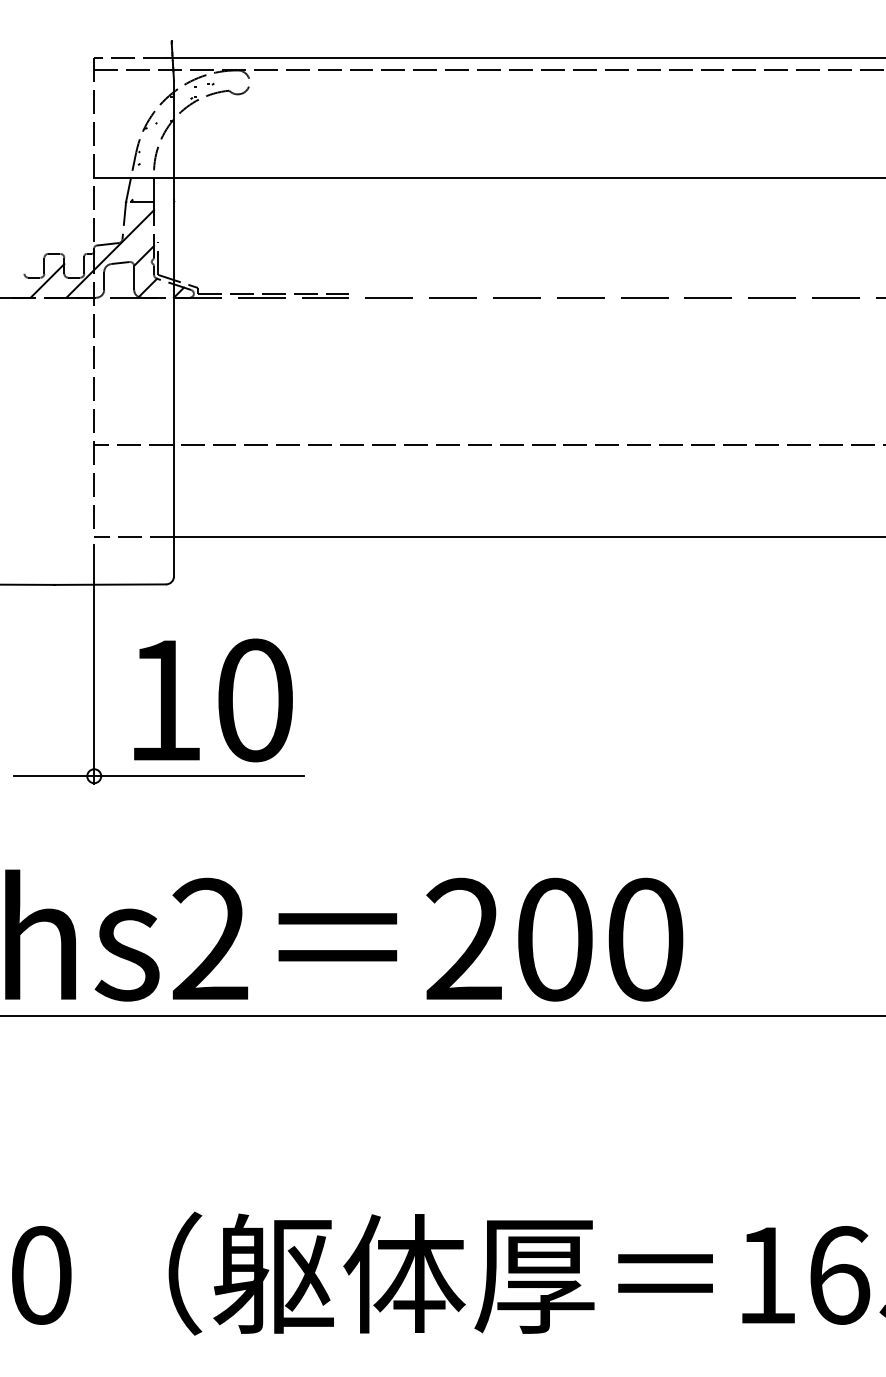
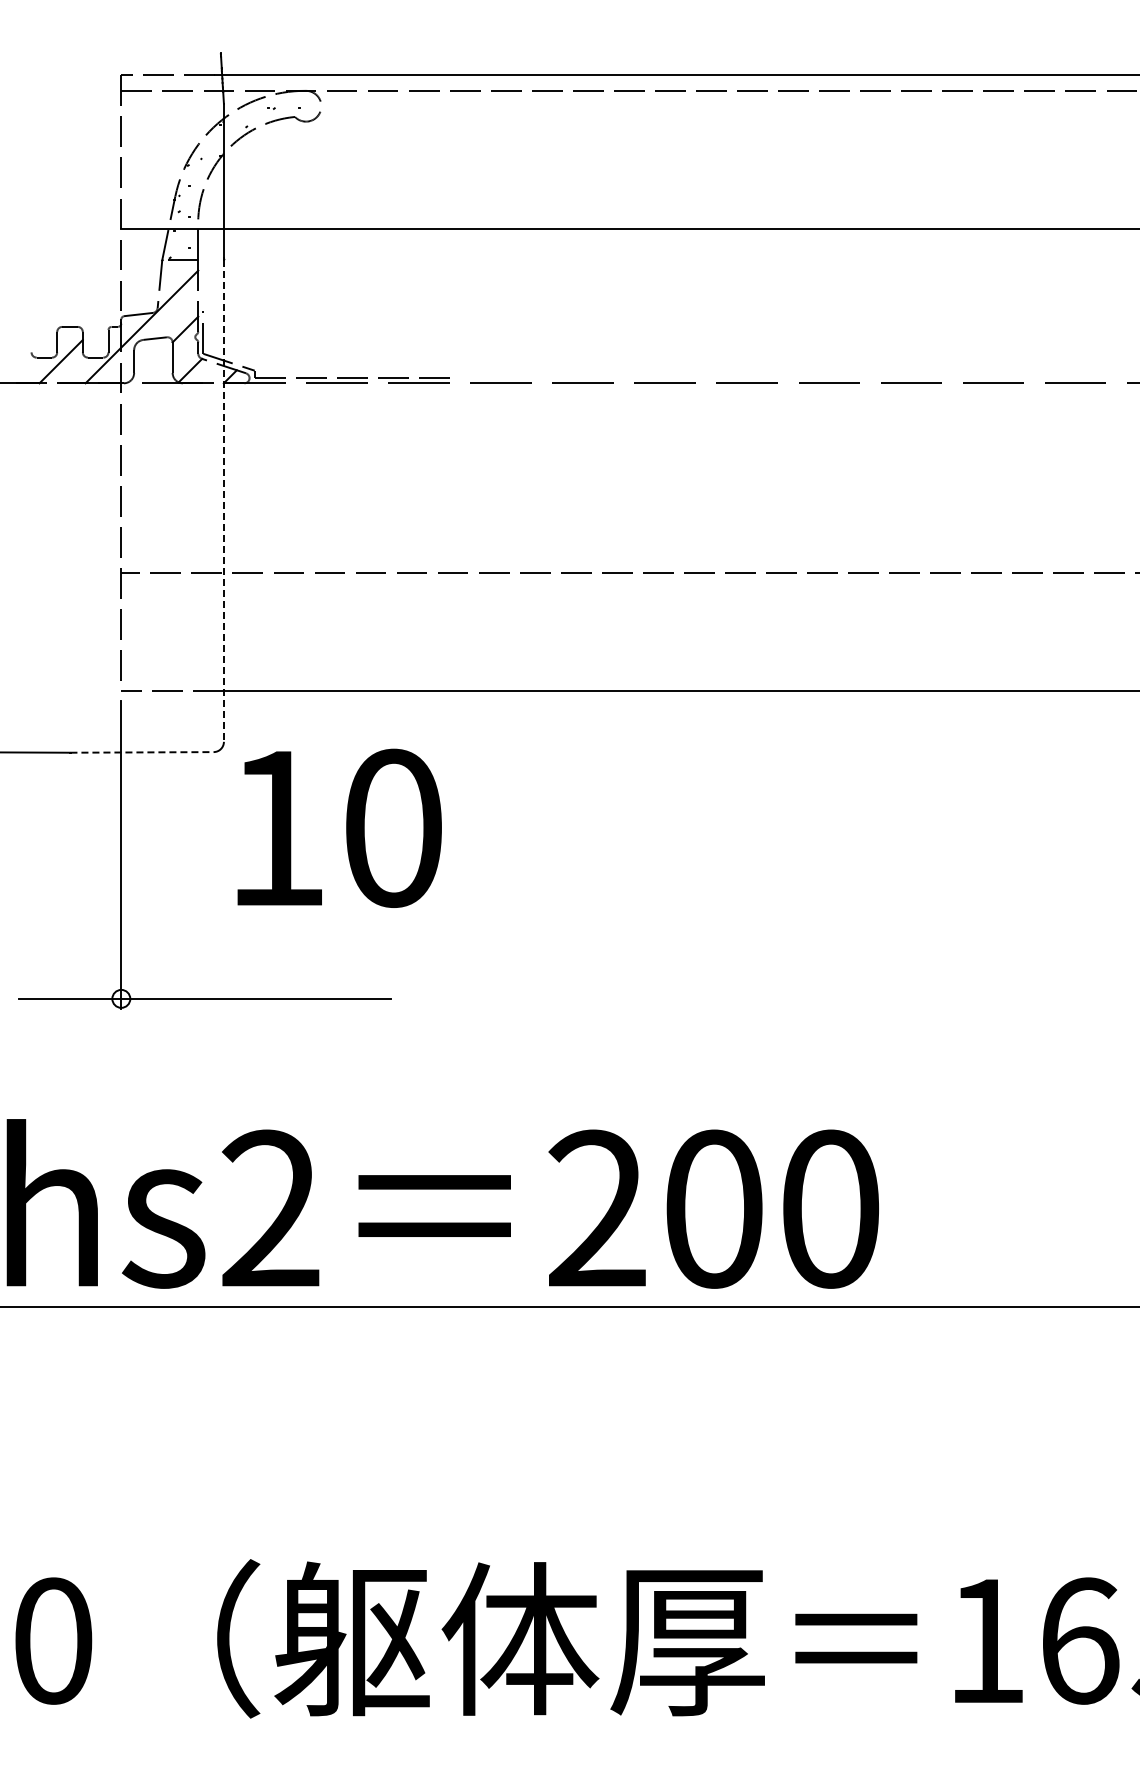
line: (173, 389) -> (223, 501), solid -> dashed
line: (110, 584) -> (142, 752), solid -> dashed
text: (213, 699) -> (339, 827), moved

